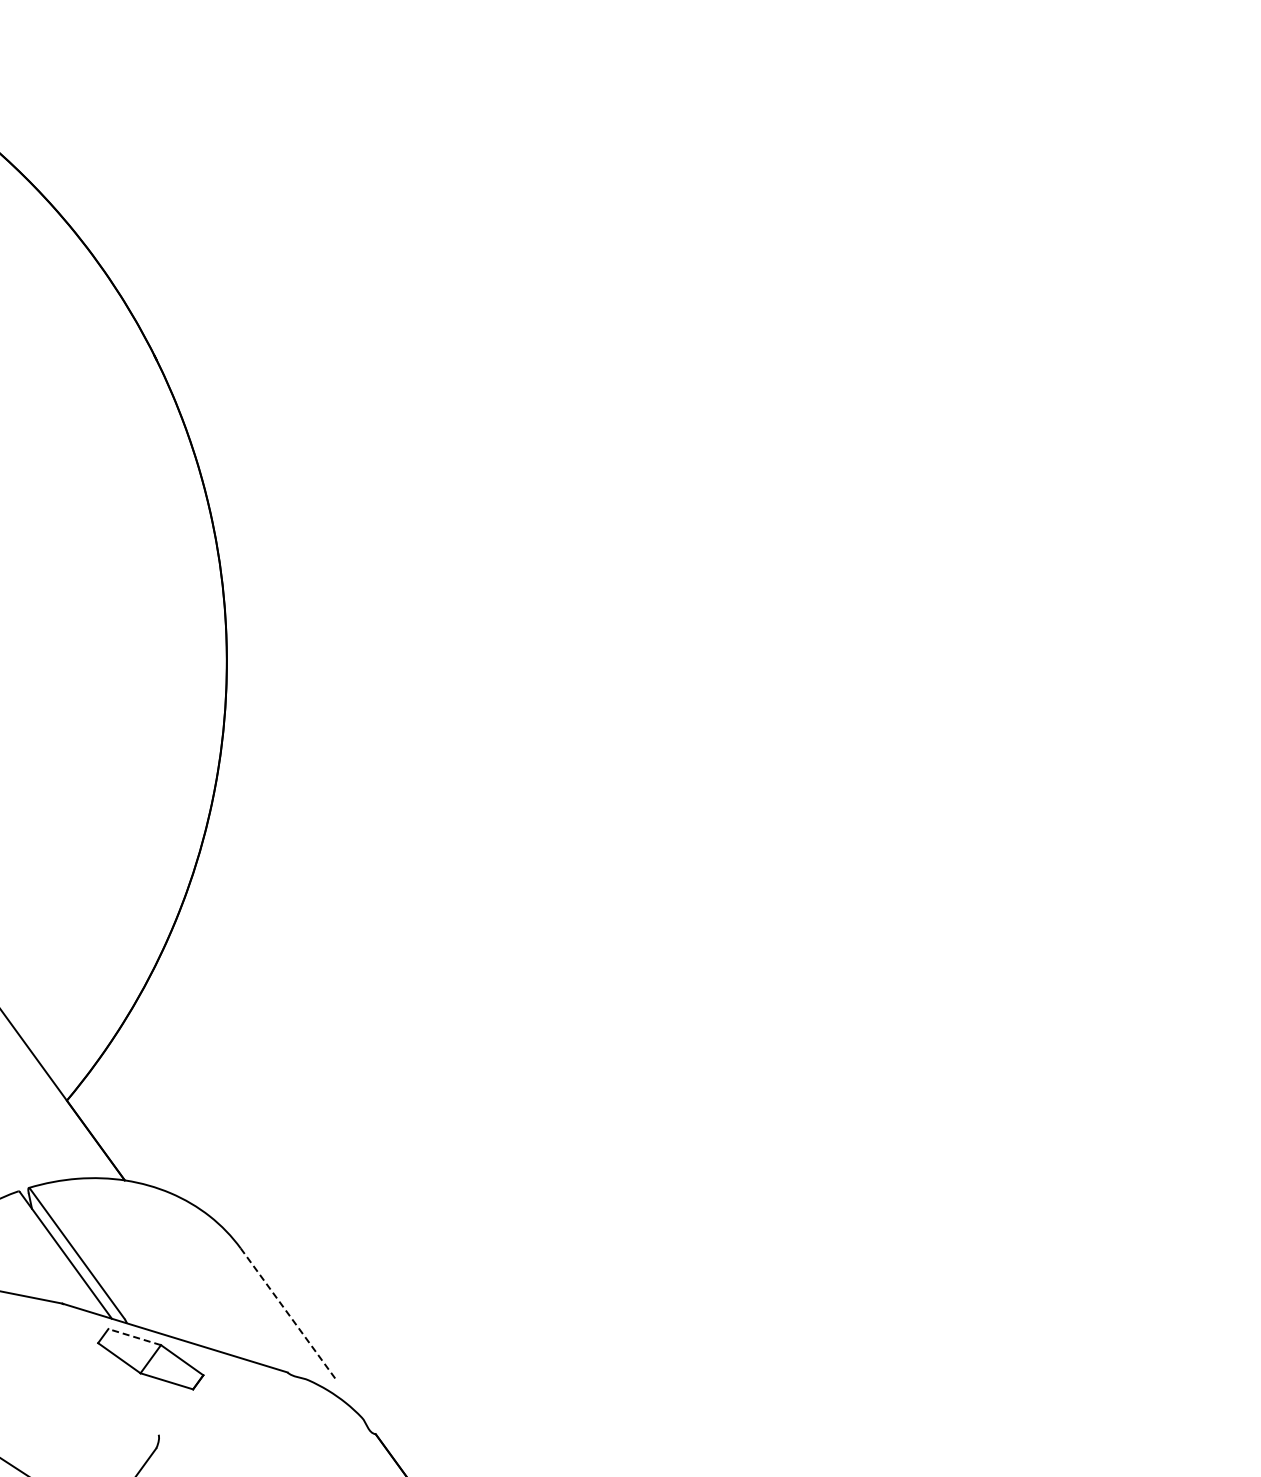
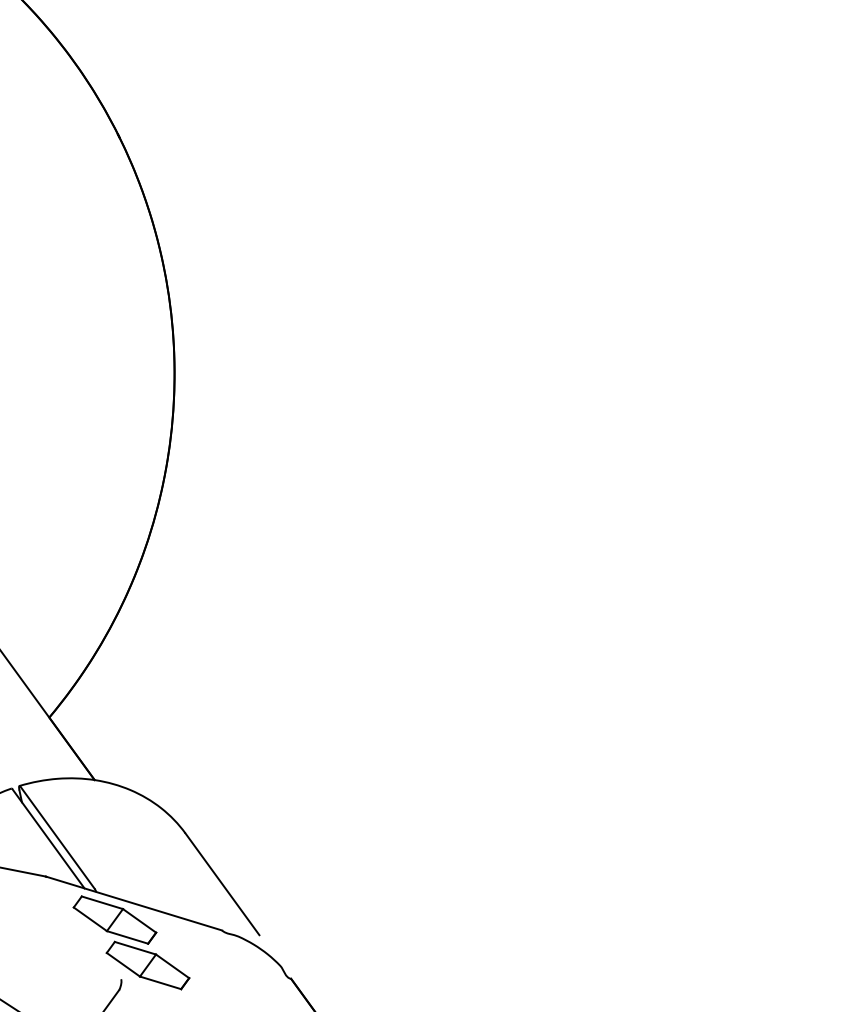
line: (287, 1313) -> (222, 884), dashed -> solid
line: (134, 1337) -> (102, 903), dashed -> solid
part: (192, 1417) -> (147, 965), added

